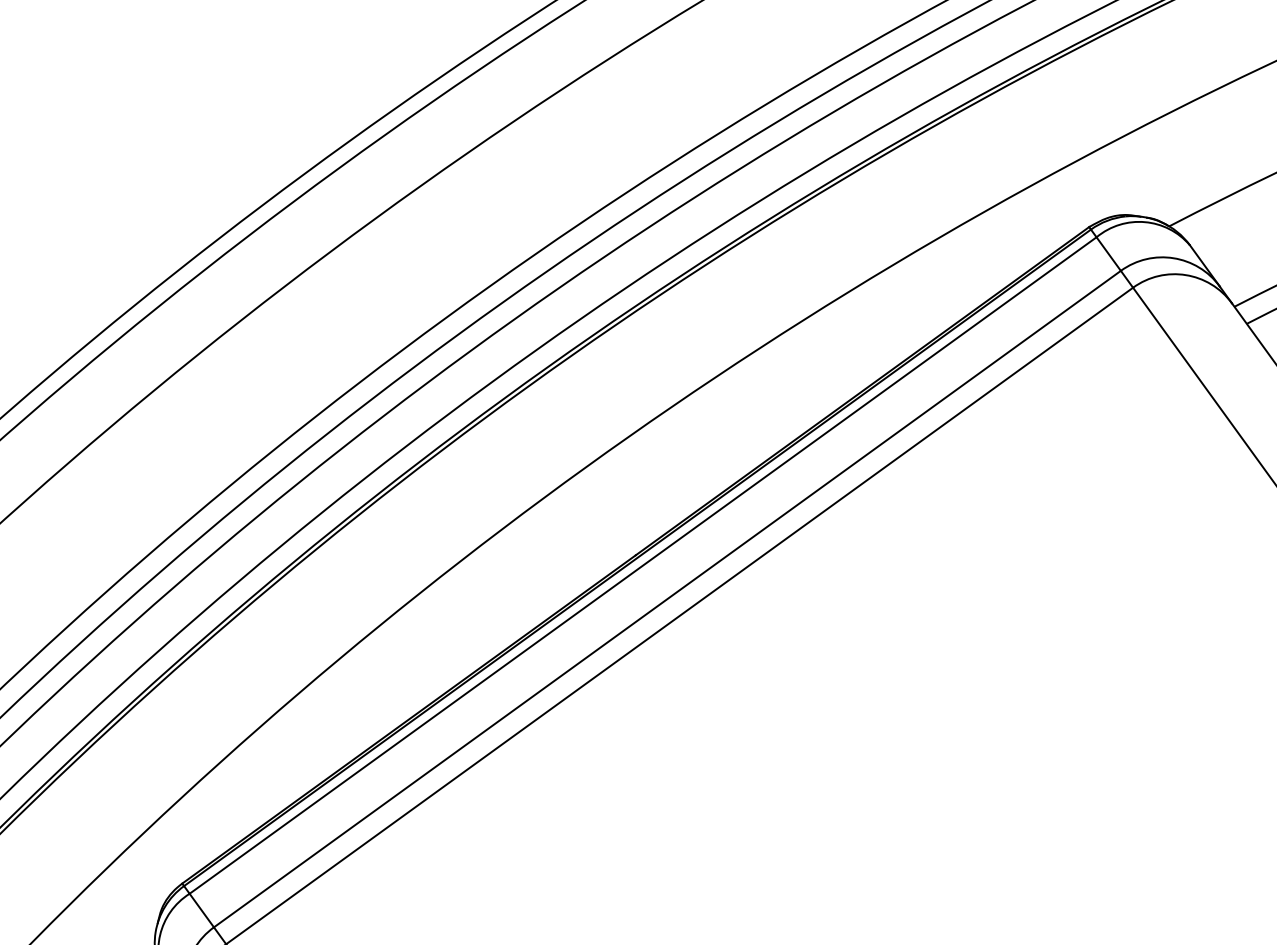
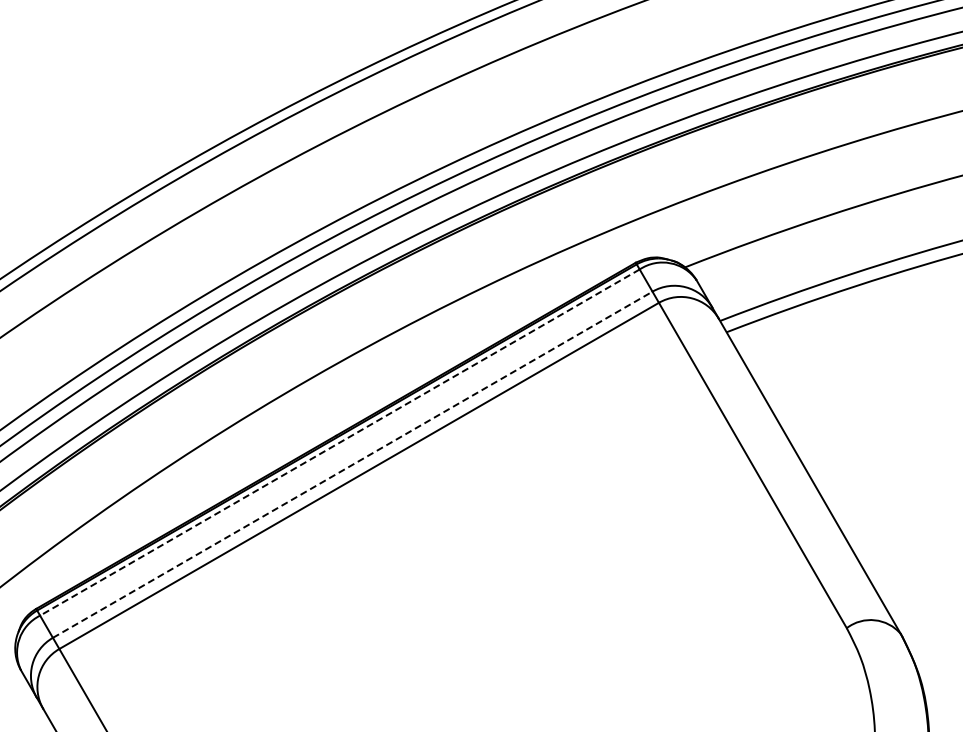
line: (642, 565) -> (339, 442), solid -> dashed
line: (668, 598) -> (353, 464), solid -> dashed

